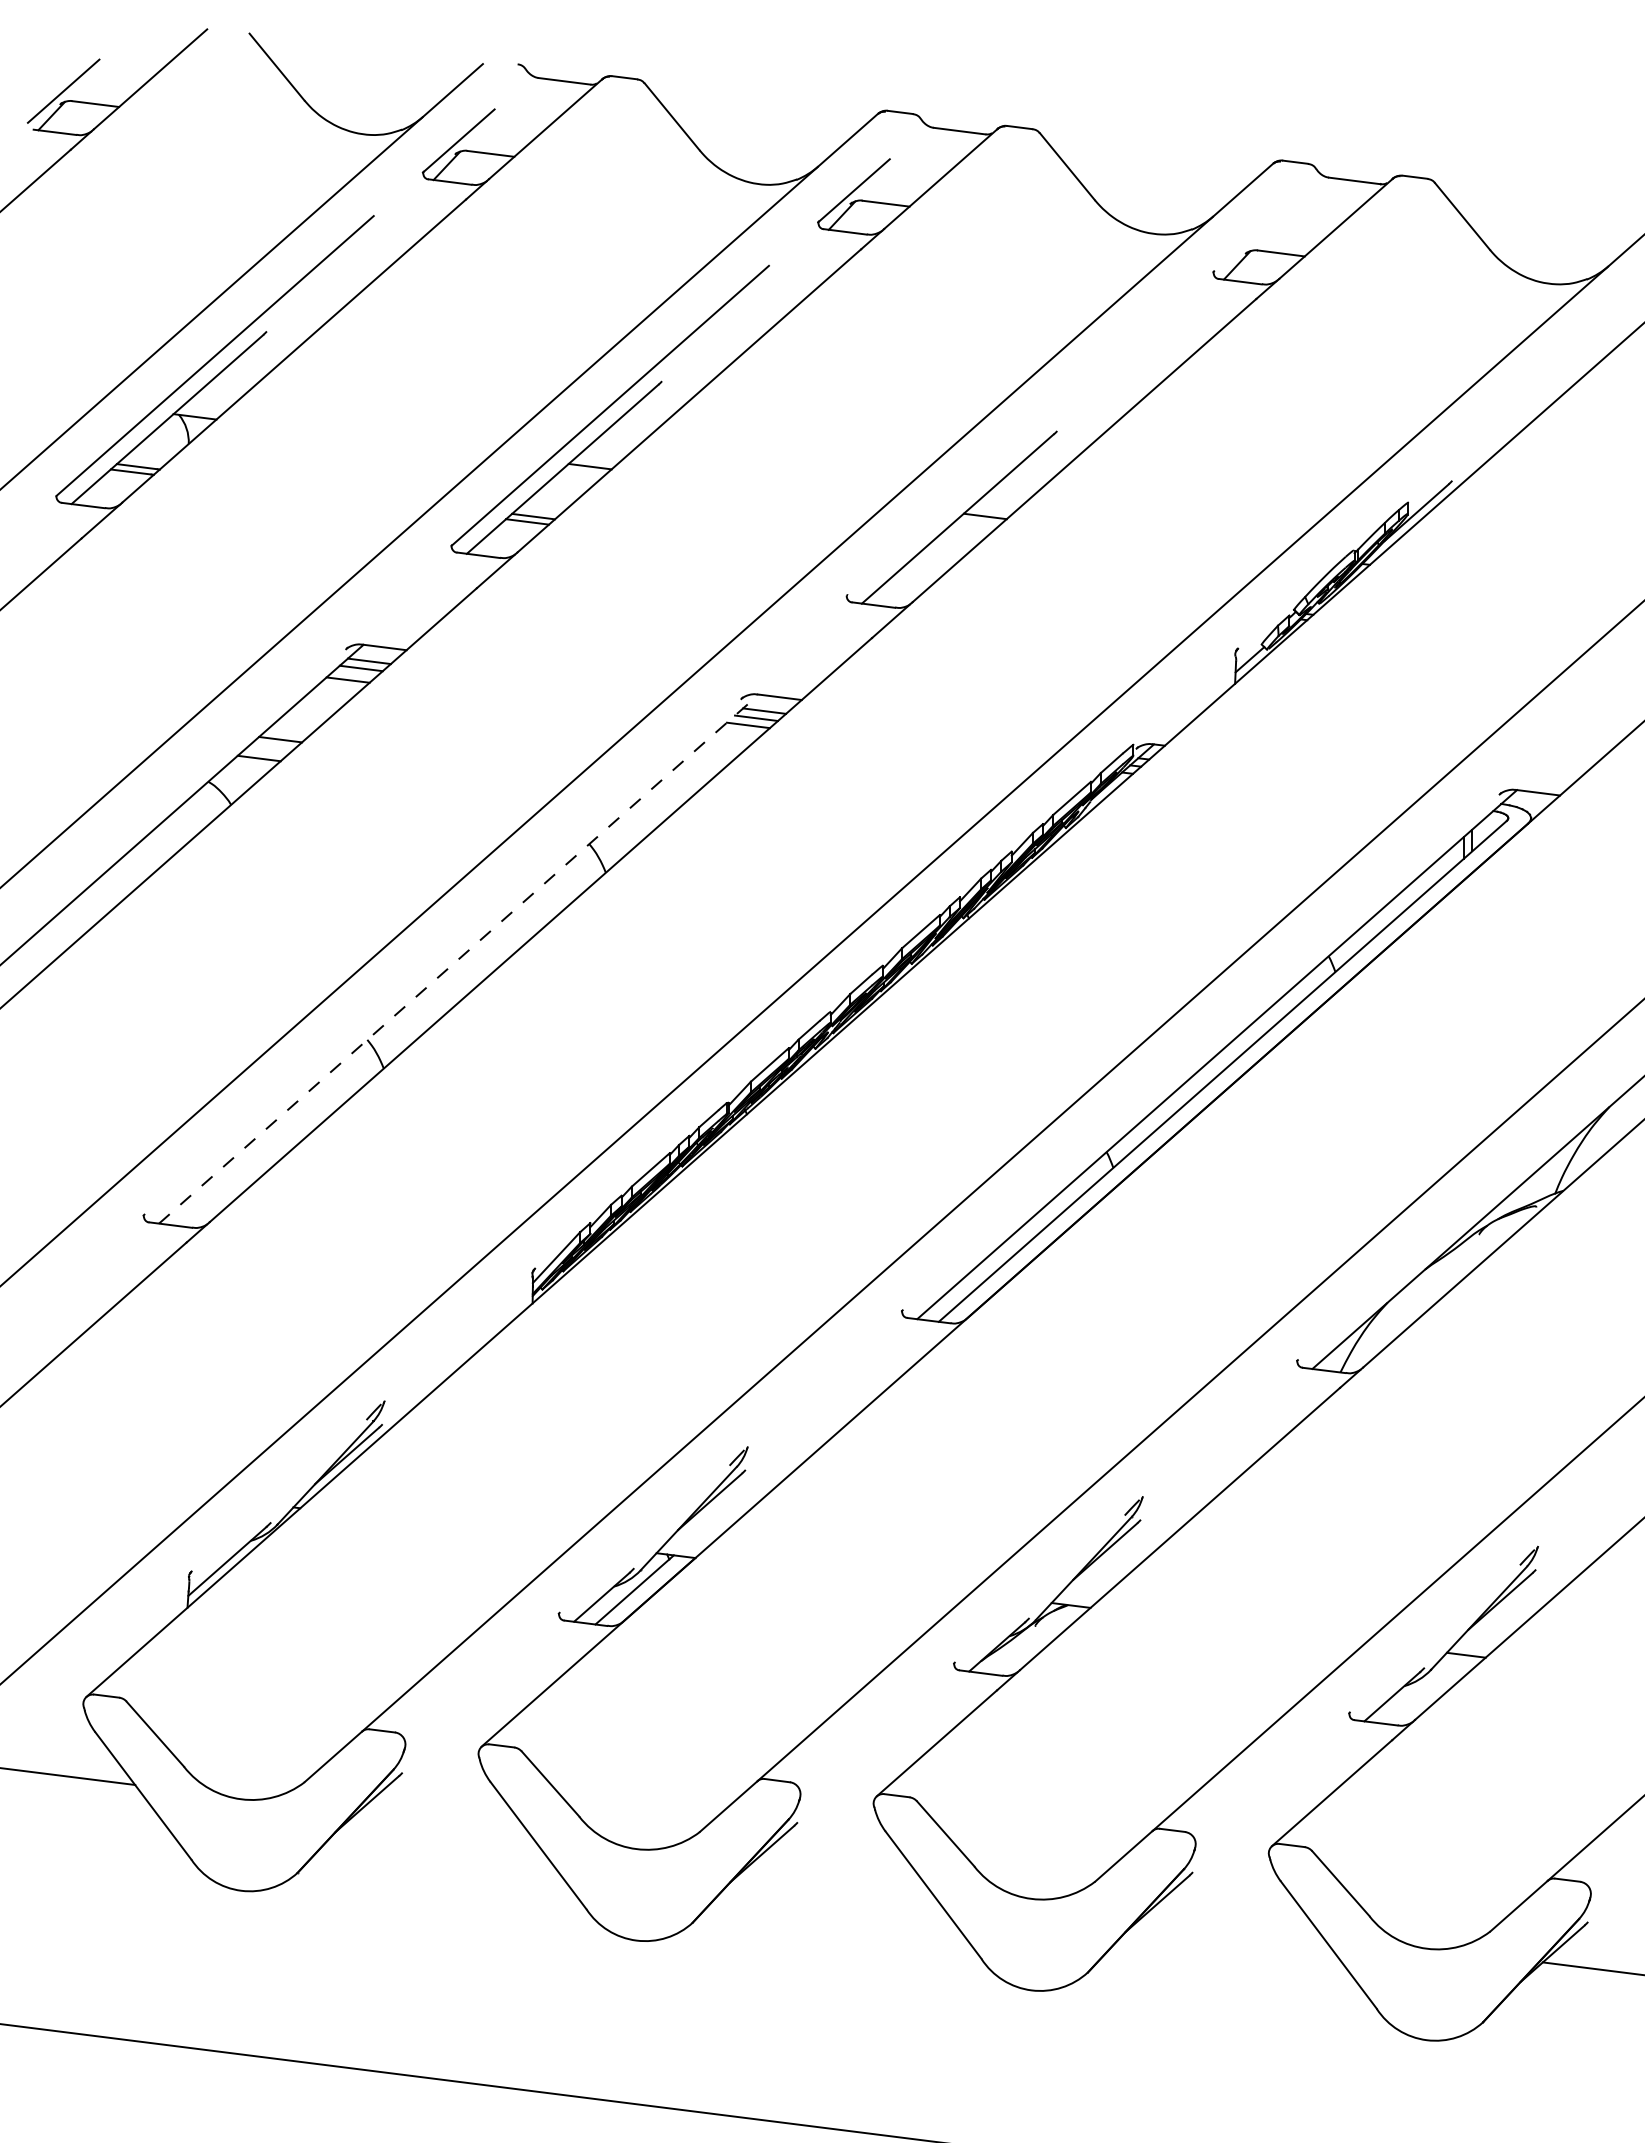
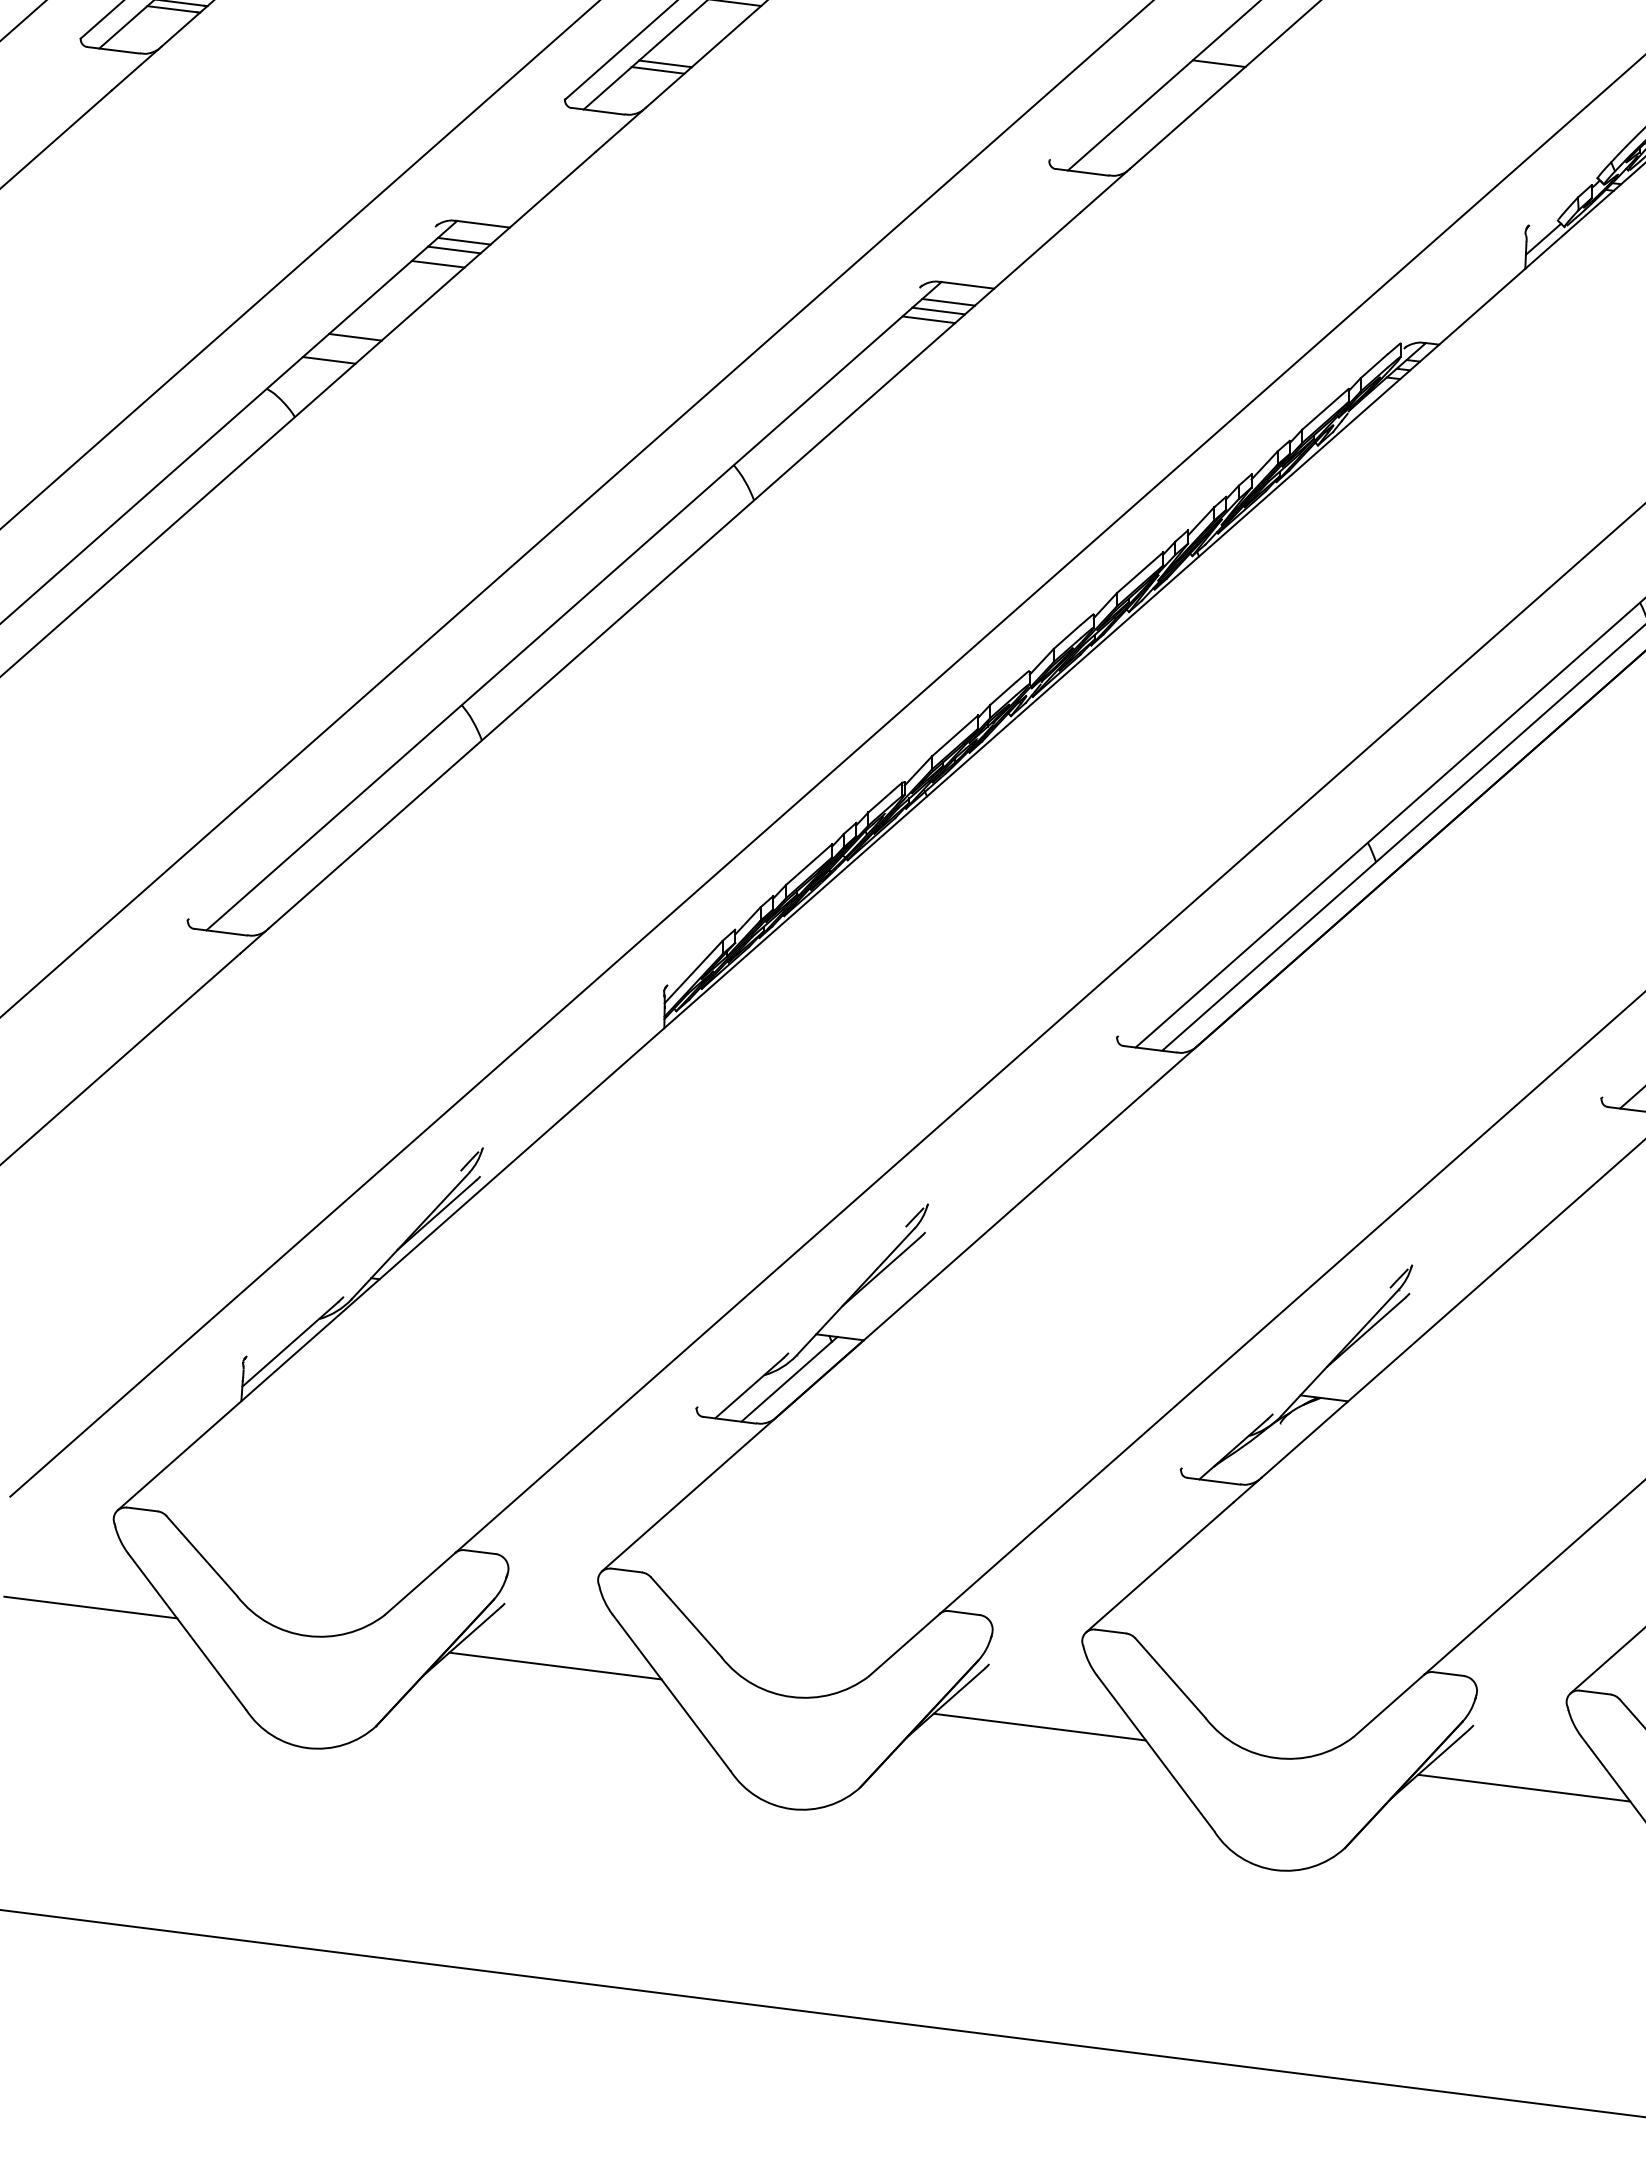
line: (458, 959) -> (573, 606), dashed -> solid
line: (443, 1823) -> (555, 1665), added
line: (838, 1873) -> (1039, 1726), added
line: (1233, 1923) -> (1523, 1788), added

